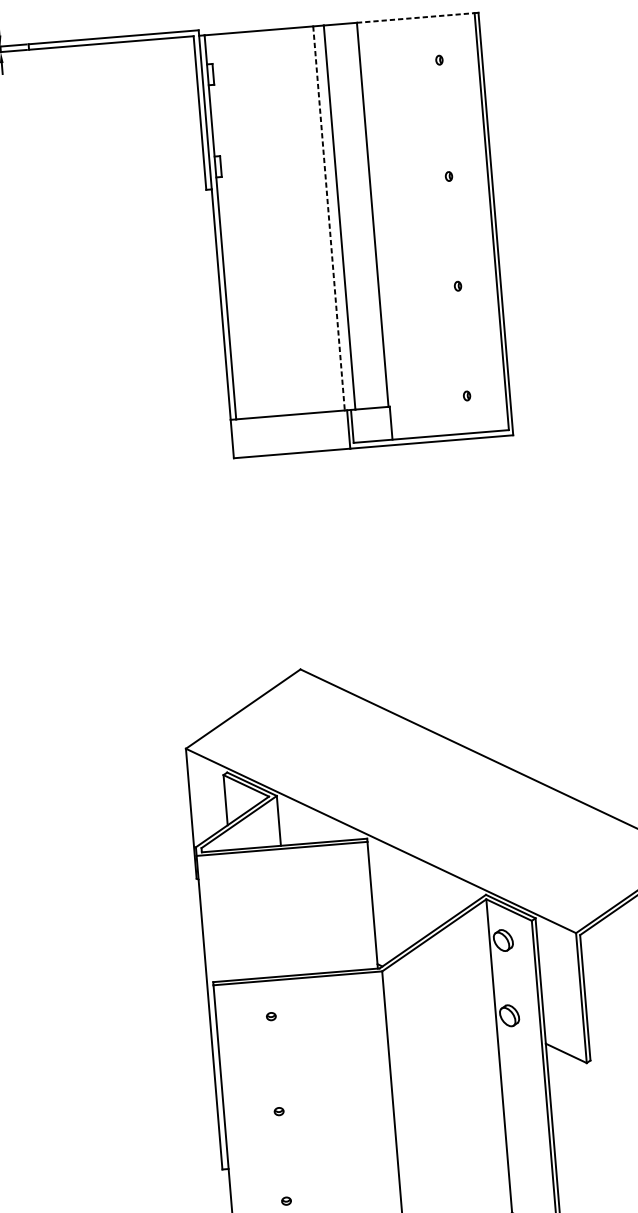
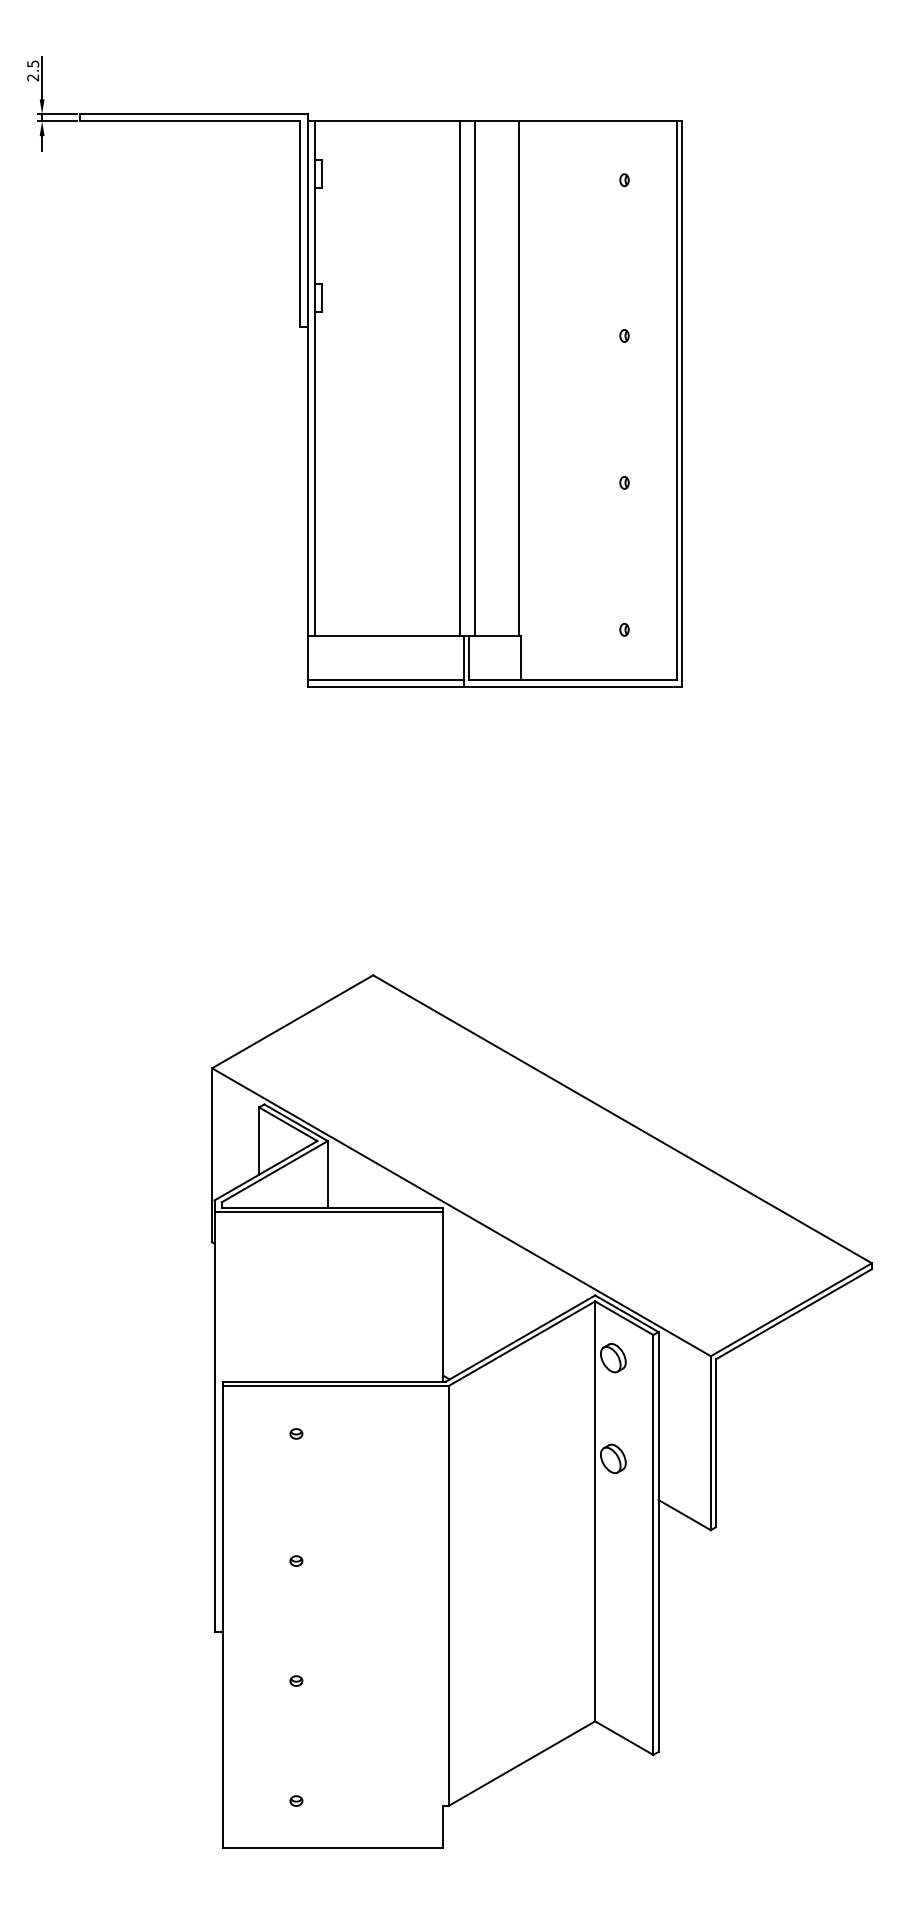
line: (415, 18) -> (597, 121), dashed -> solid
line: (329, 219) -> (460, 379), dashed -> solid
line: (291, 447) -> (385, 679), added

